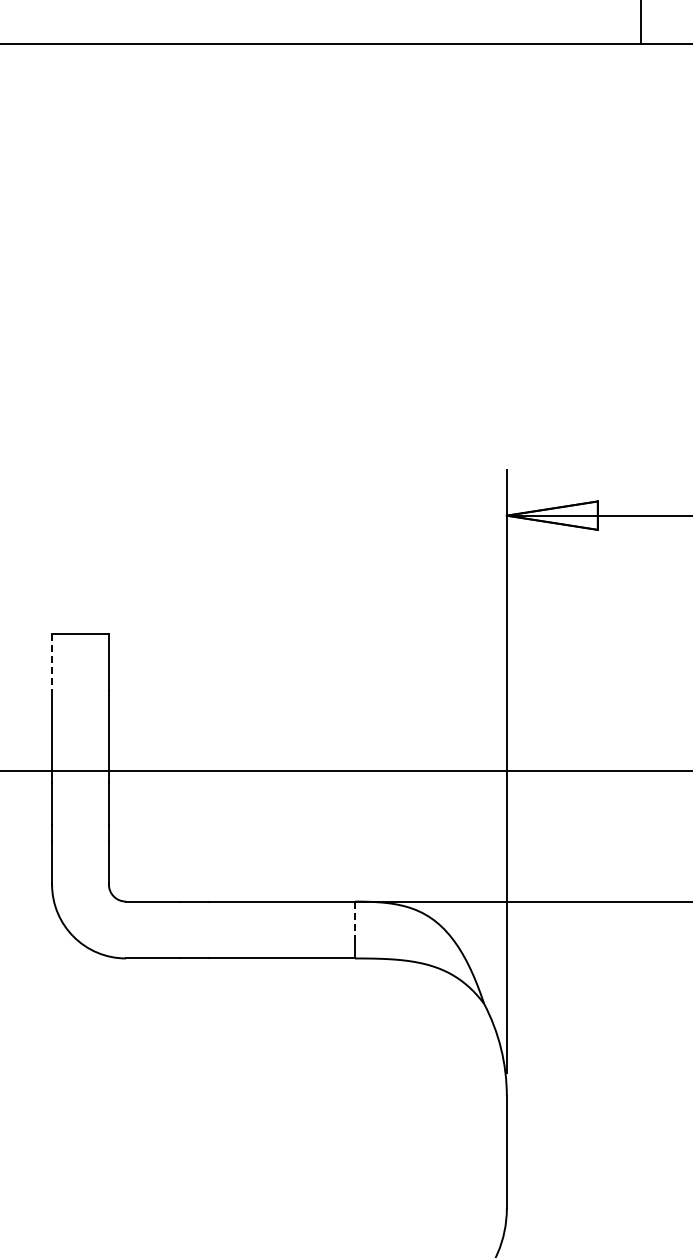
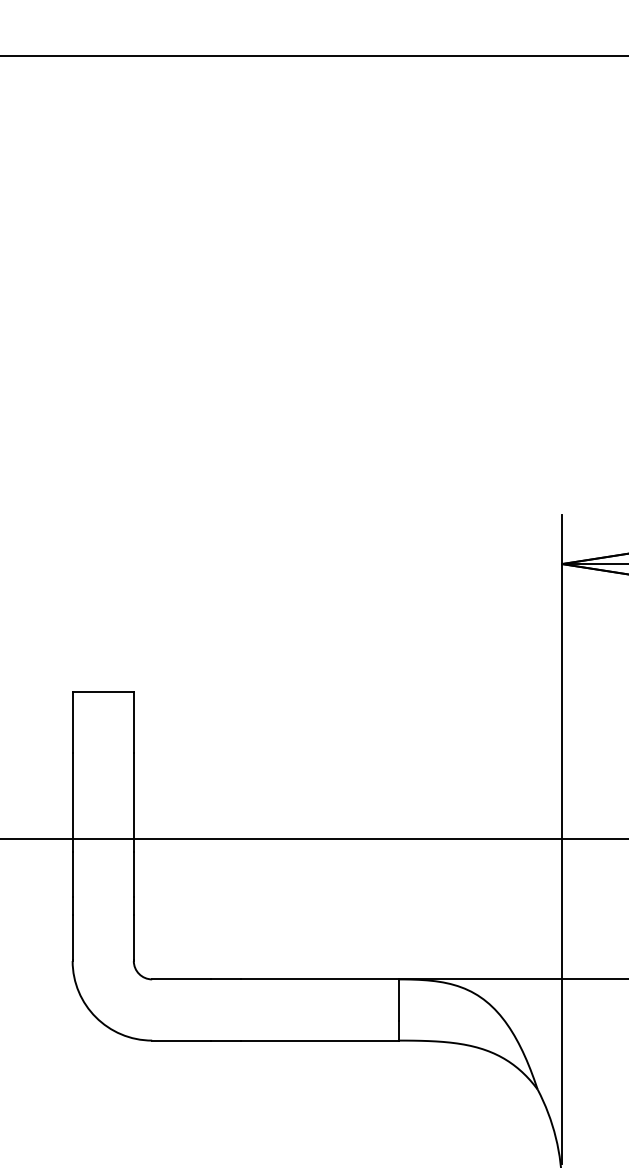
line: (52, 663) -> (73, 723), dashed -> solid
line: (355, 921) -> (399, 1000), dashed -> solid

